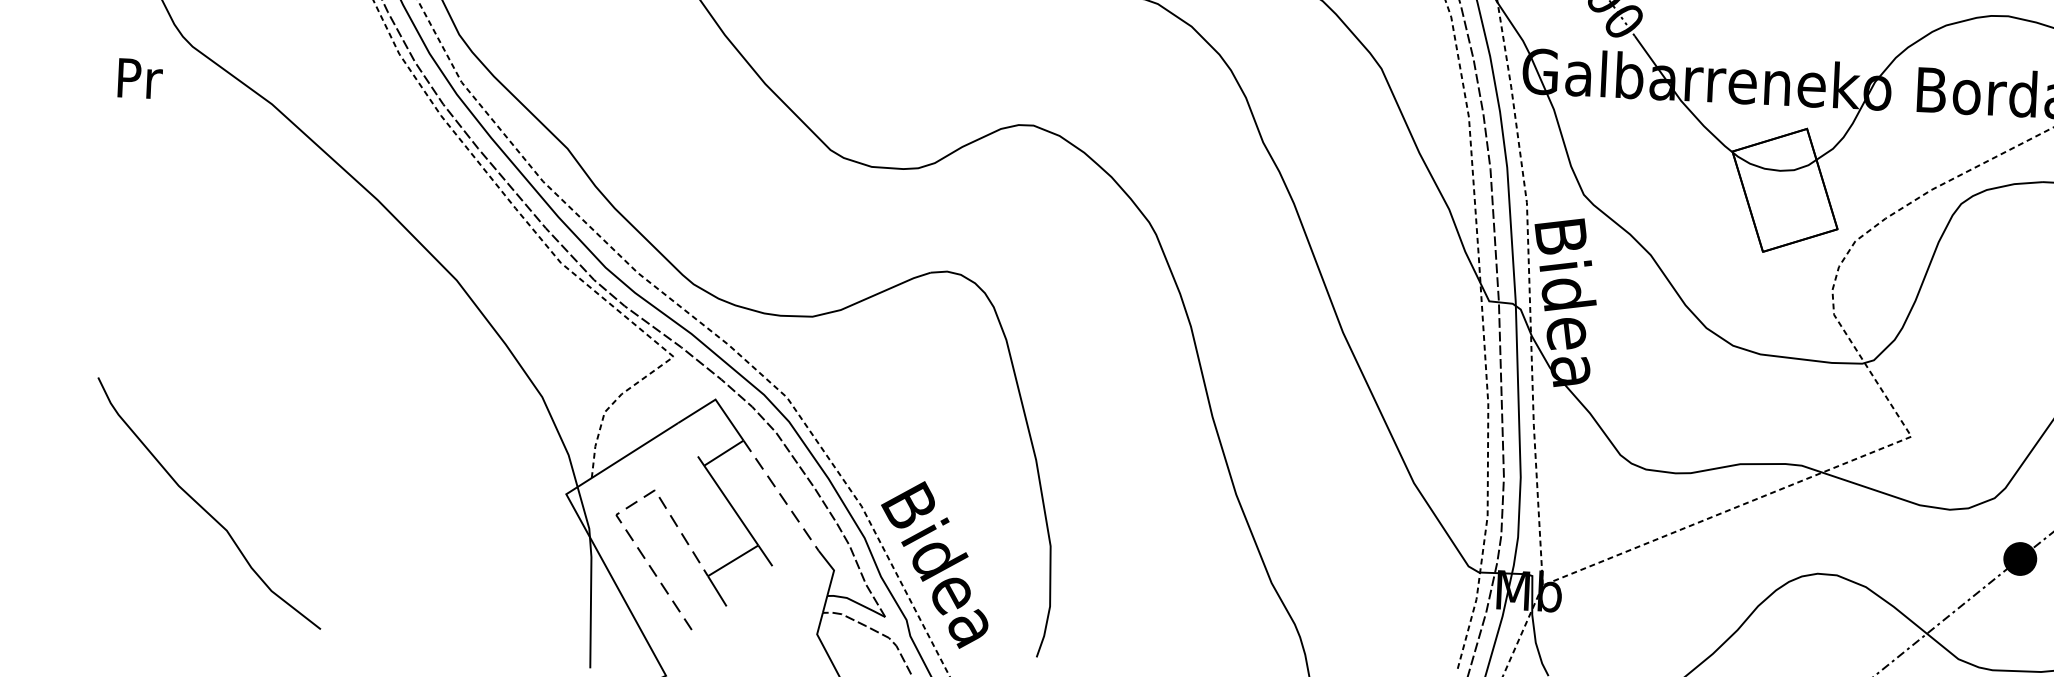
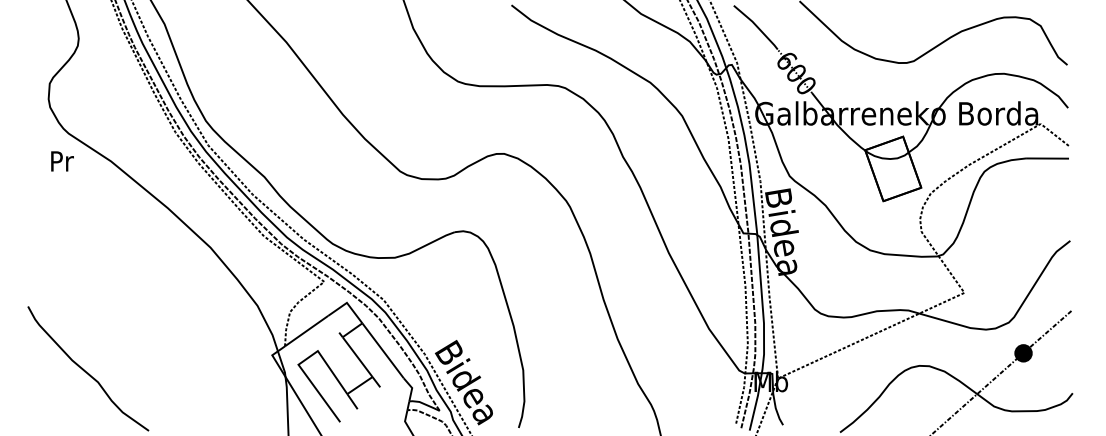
text: (140, 78) -> (62, 161), moved
line: (781, 497) -> (383, 351), dashed -> solid
line: (620, 512) -> (300, 363), dashed -> solid

